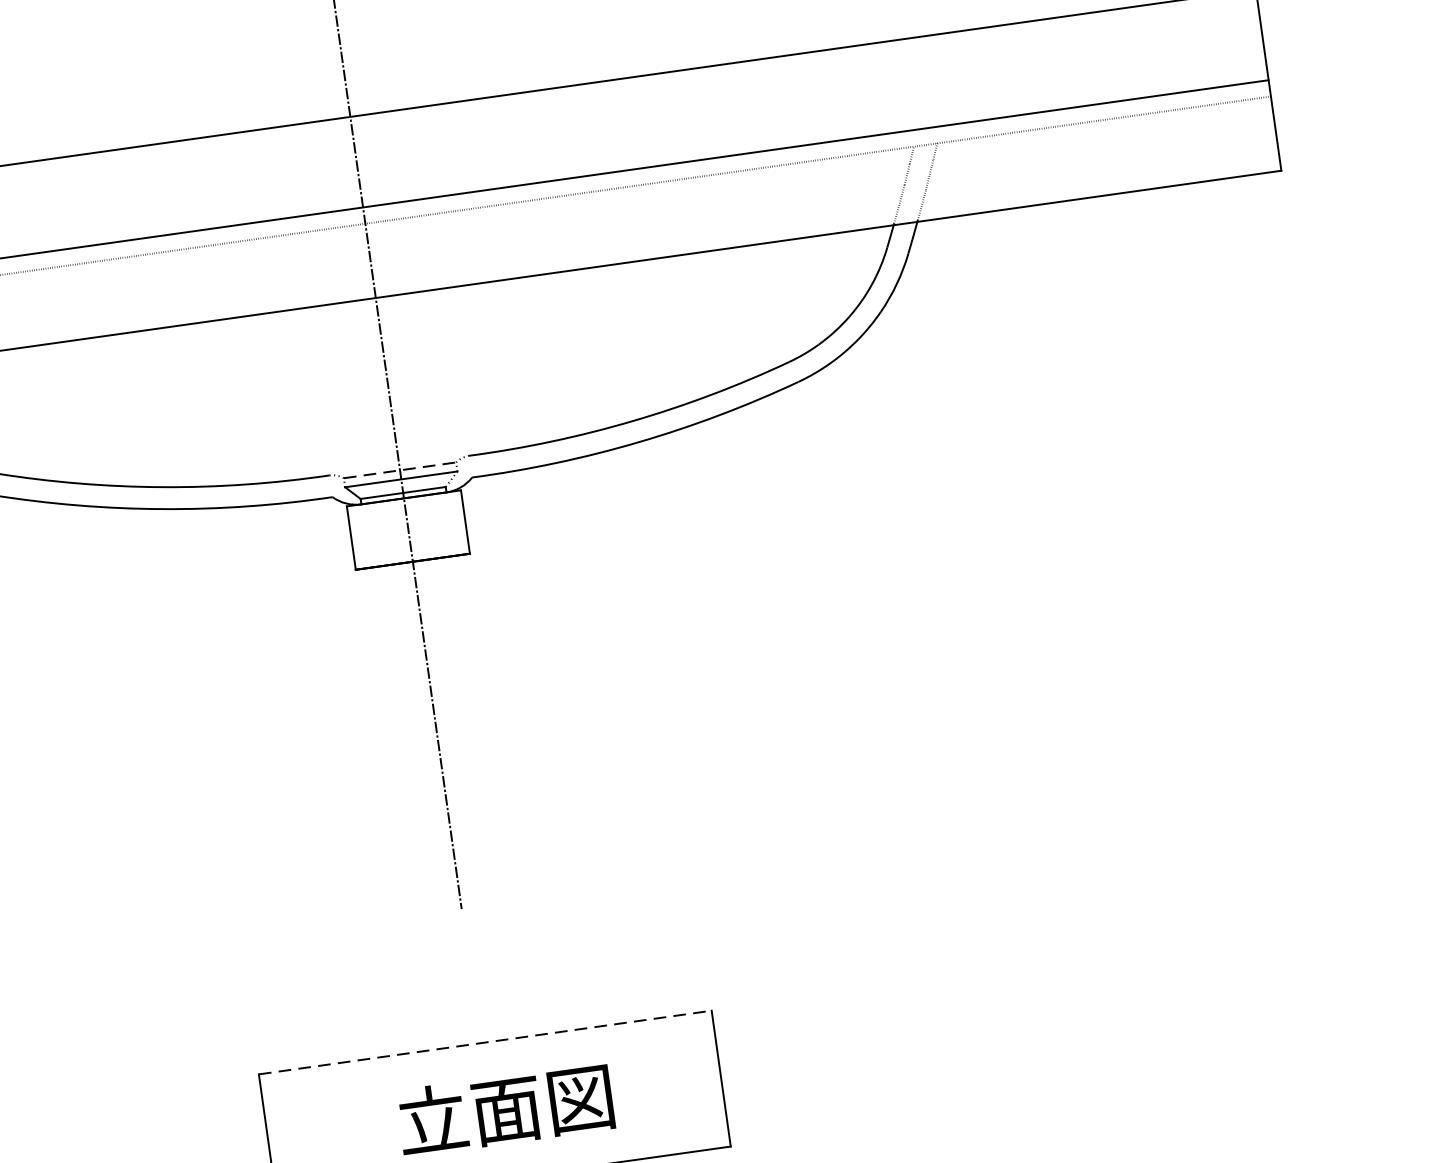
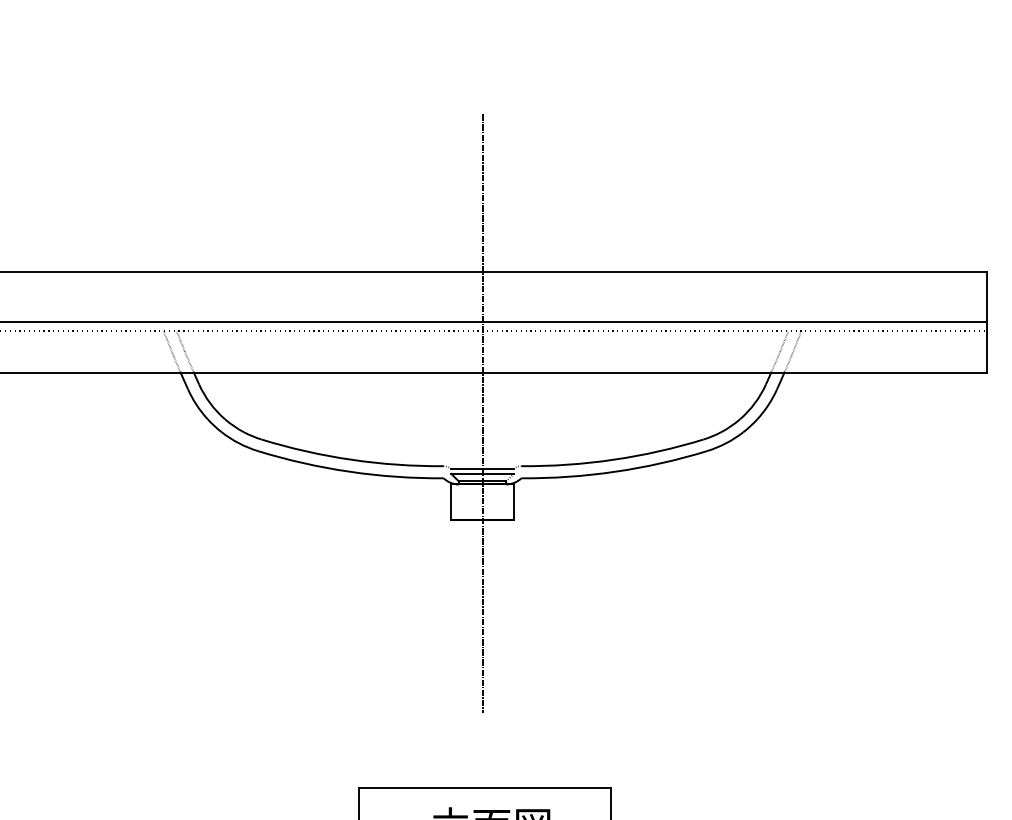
line: (401, 469) -> (483, 468), dashed -> solid
line: (485, 1043) -> (485, 788), dashed -> solid

